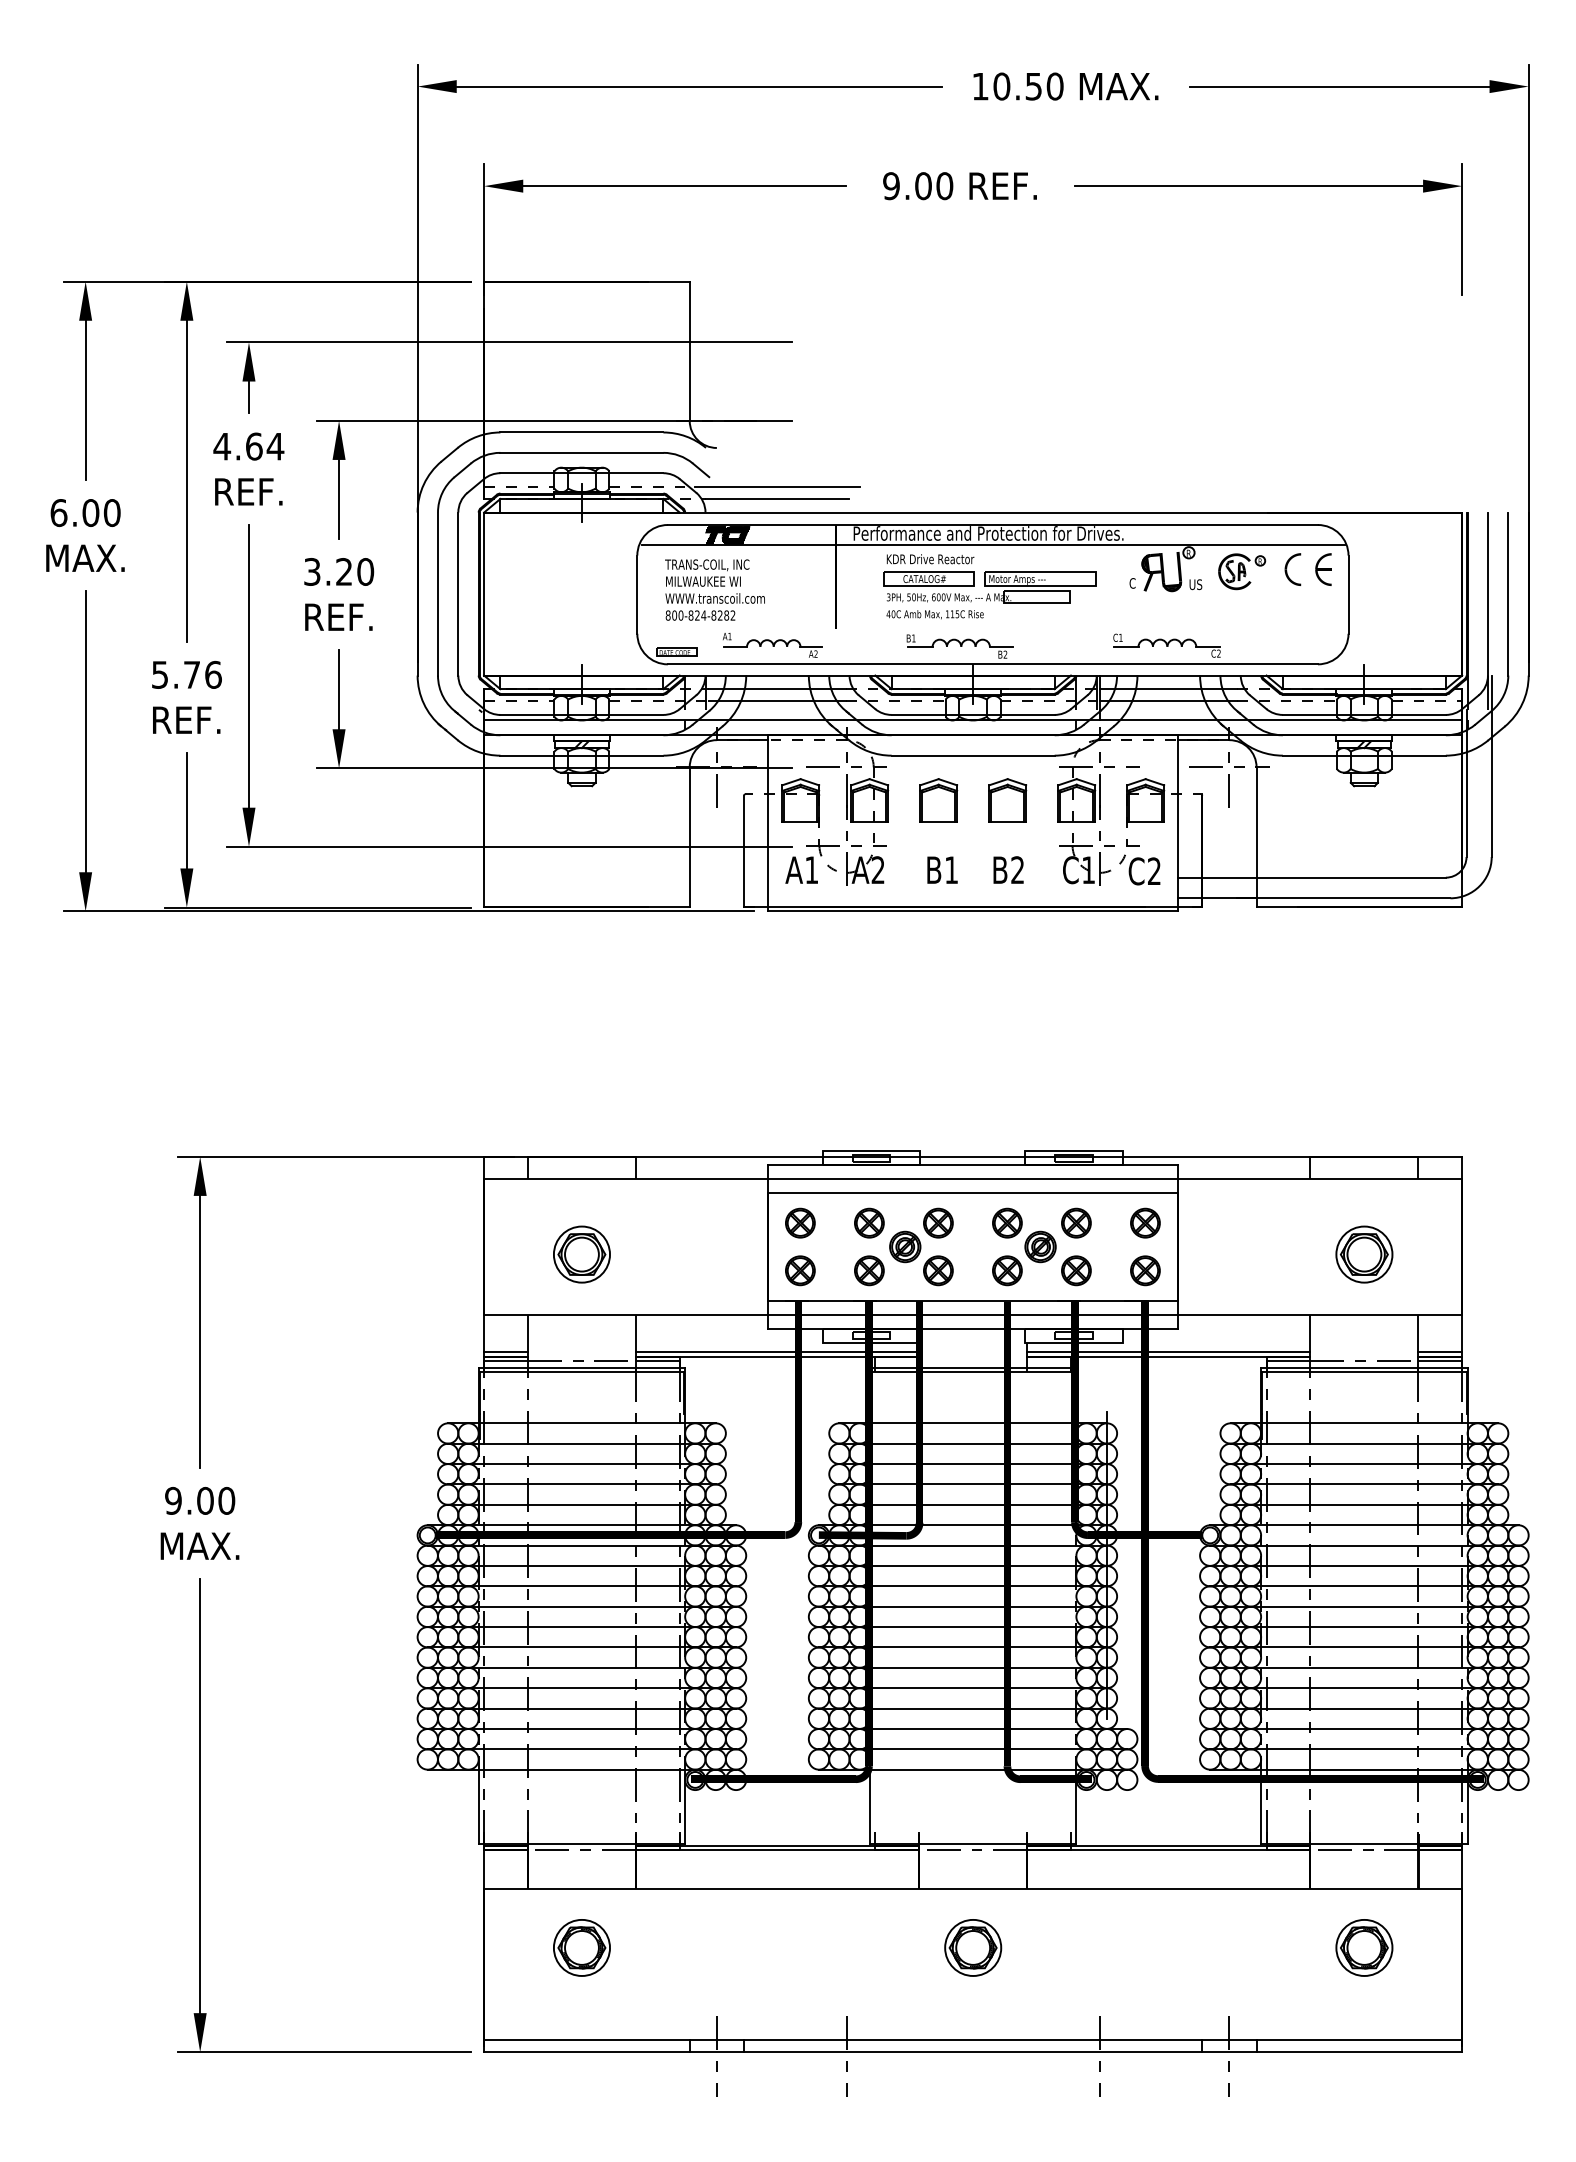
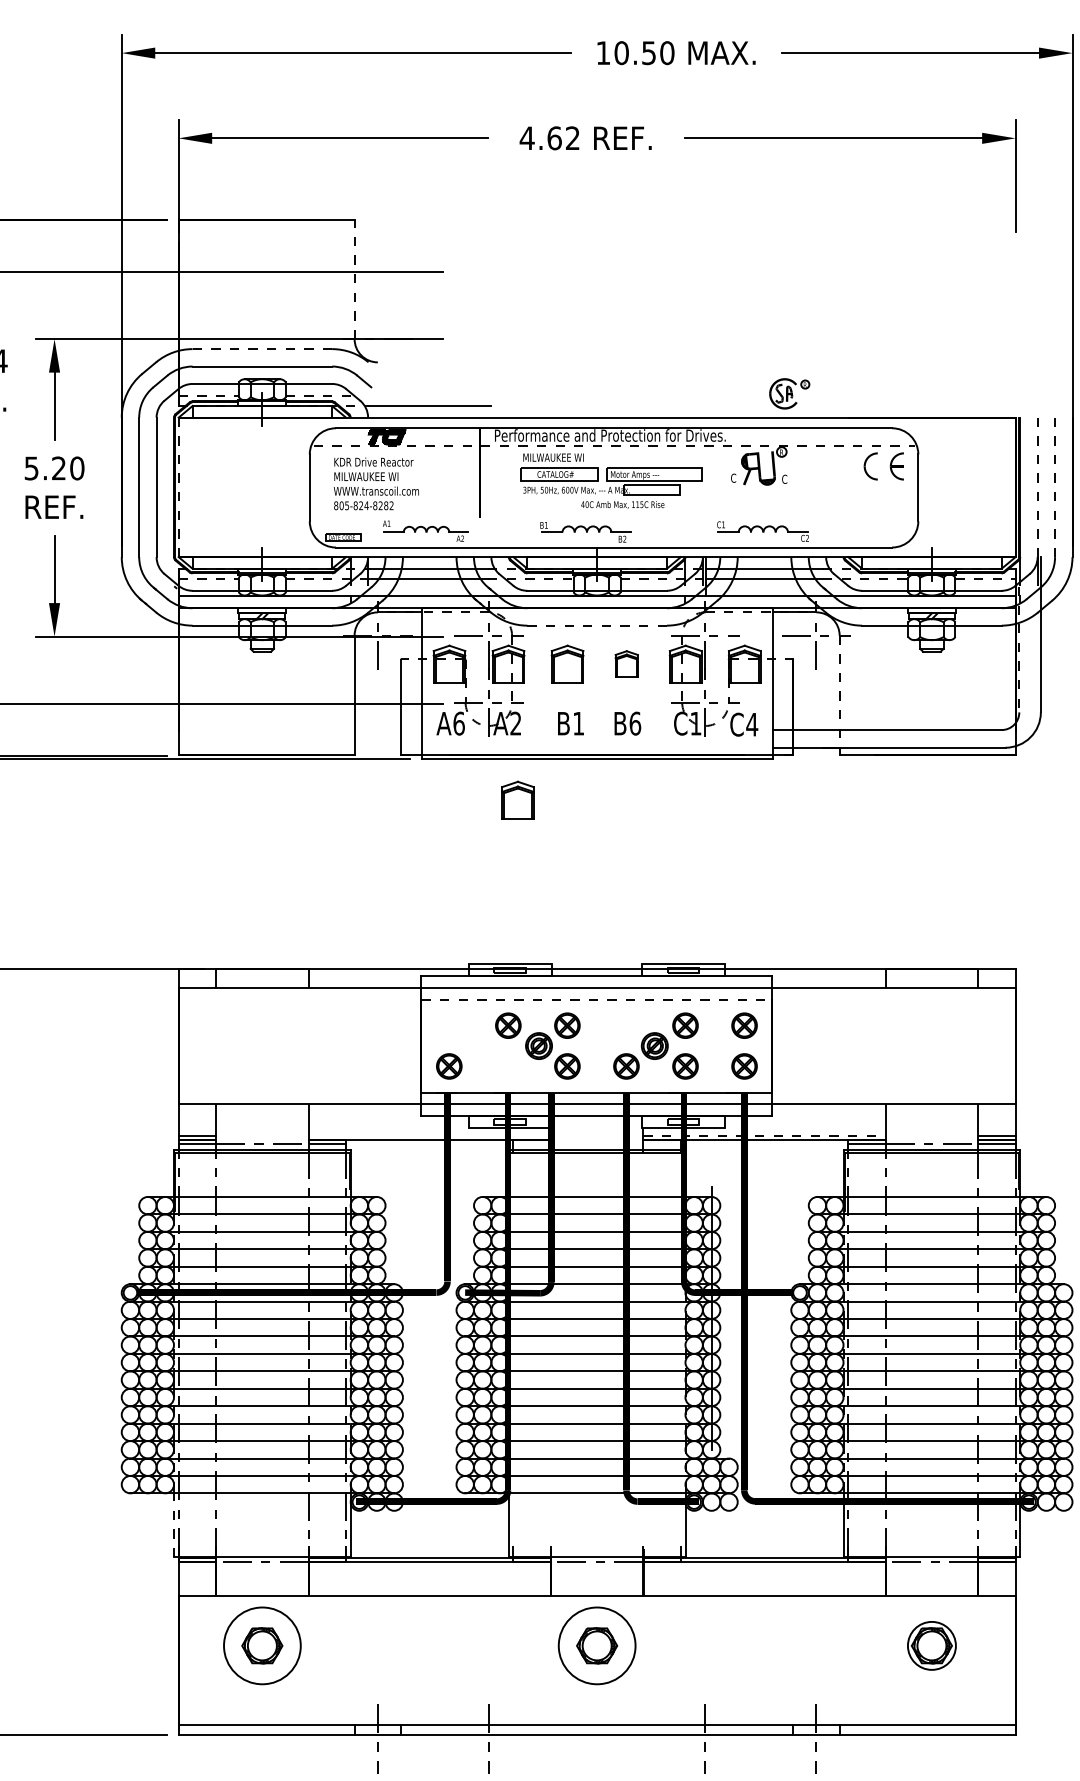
text: (917, 186) -> (549, 138), 9.00 -> 4.62
line: (689, 351) -> (354, 279), solid -> dashed
line: (581, 432) -> (262, 349), solid -> dashed
line: (777, 487) -> (429, 396), removed
line: (993, 545) -> (614, 445), solid -> dashed
text: (930, 559) -> (560, 457), KDR Drive Reactor -> MILWAUKEE WI
text: (711, 565) -> (373, 462), TRANS-COIL, INC -> KDR Drive Reactor
text: (312, 571) -> (31, 468), 3.20 -> 5.20
part: (1242, 571) -> (789, 393), moved
text: (1195, 584) -> (787, 479), US -> C
line: (484, 594) -> (178, 487), solid -> dashed
line: (1487, 594) -> (1037, 487), solid -> dashed
line: (1508, 594) -> (1055, 487), solid -> dashed
text: (934, 614) -> (622, 504), moved
text: (680, 615) -> (346, 505), 800-824-8282 -> 805-824-8282
line: (973, 755) -> (597, 625), solid -> dashed
line: (1466, 784) -> (1019, 650), solid -> dashed
part: (1007, 800) -> (626, 664), size x0.7
line: (1256, 836) -> (839, 694), solid -> dashed
text: (811, 870) -> (458, 723), A1 -> A6
text: (1017, 870) -> (635, 723), B2 -> B6
text: (1154, 870) -> (752, 723), C2 -> C4
part: (880, 959) -> (517, 800), added
line: (973, 1192) -> (597, 999), solid -> dashed
part: (800, 1222) -> (449, 1025), removed
part: (1007, 1222) -> (626, 1025), removed
part: (581, 1254) -> (262, 1052), removed
part: (1364, 1254) -> (932, 1052), removed
part: (869, 1270) -> (508, 1066), removed
line: (777, 1352) -> (429, 1136), removed
line: (1168, 1352) -> (764, 1136), solid -> dashed
line: (478, 1806) -> (173, 1524), solid -> dashed
circle: (581, 1947) -> (262, 1645), size x1.6
circle: (973, 1947) -> (597, 1645), size x1.6

